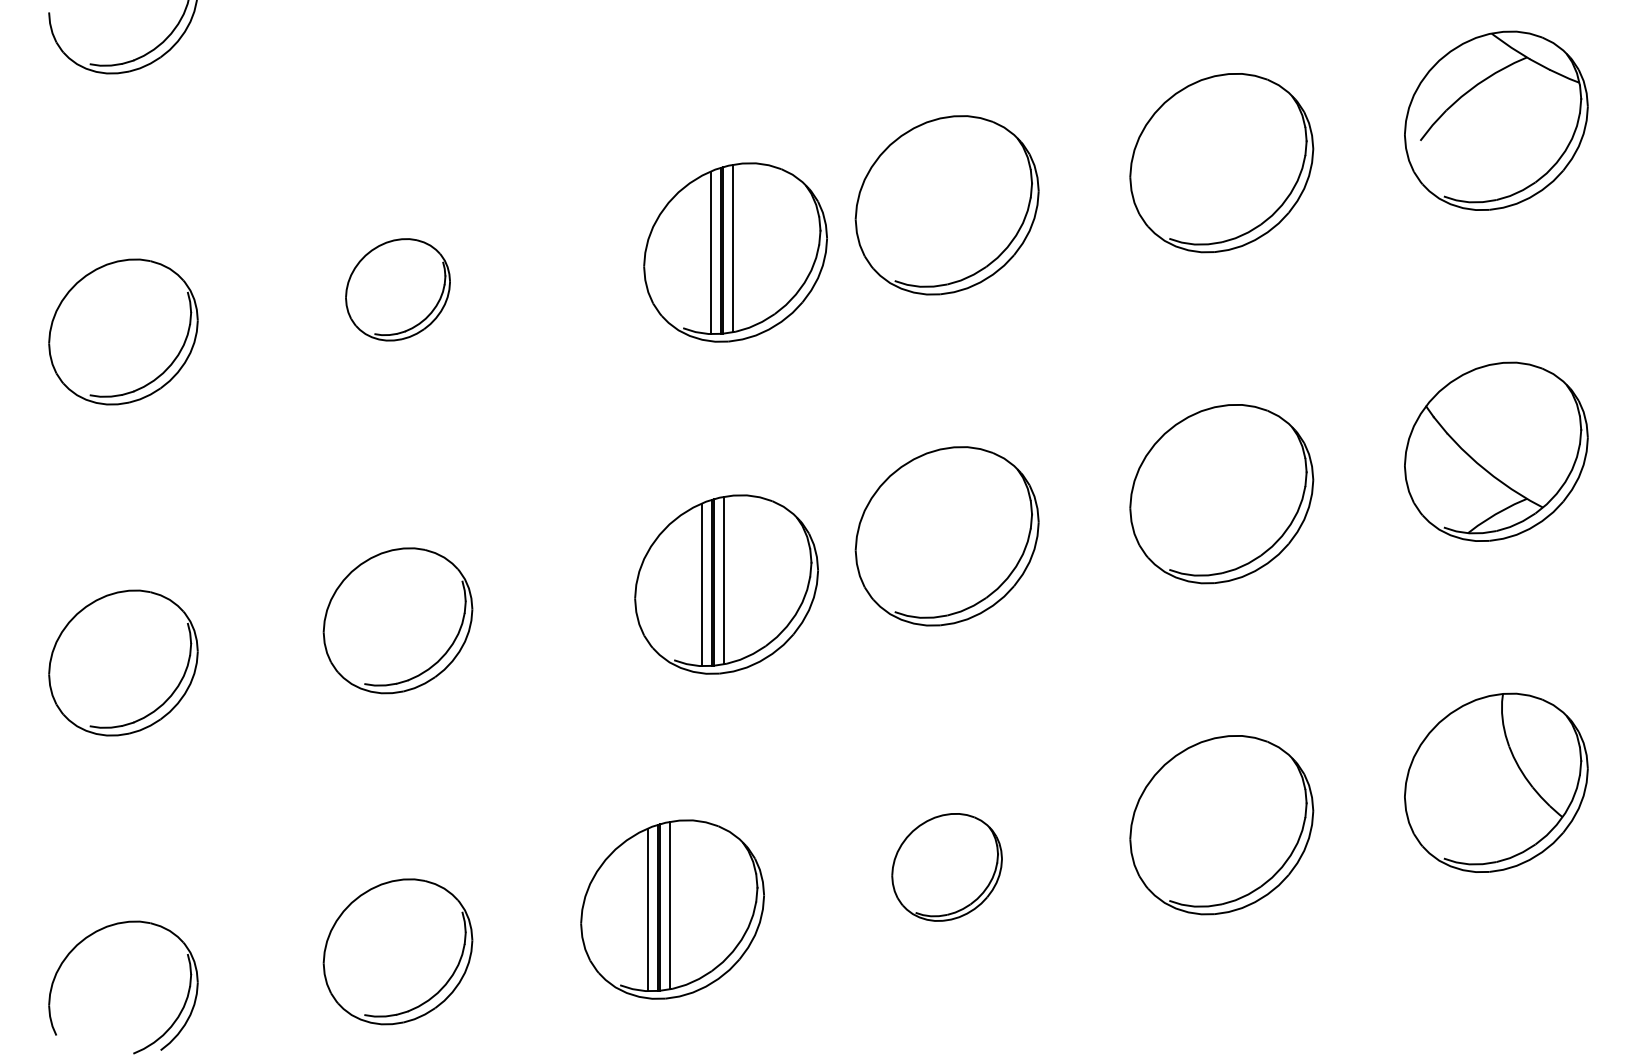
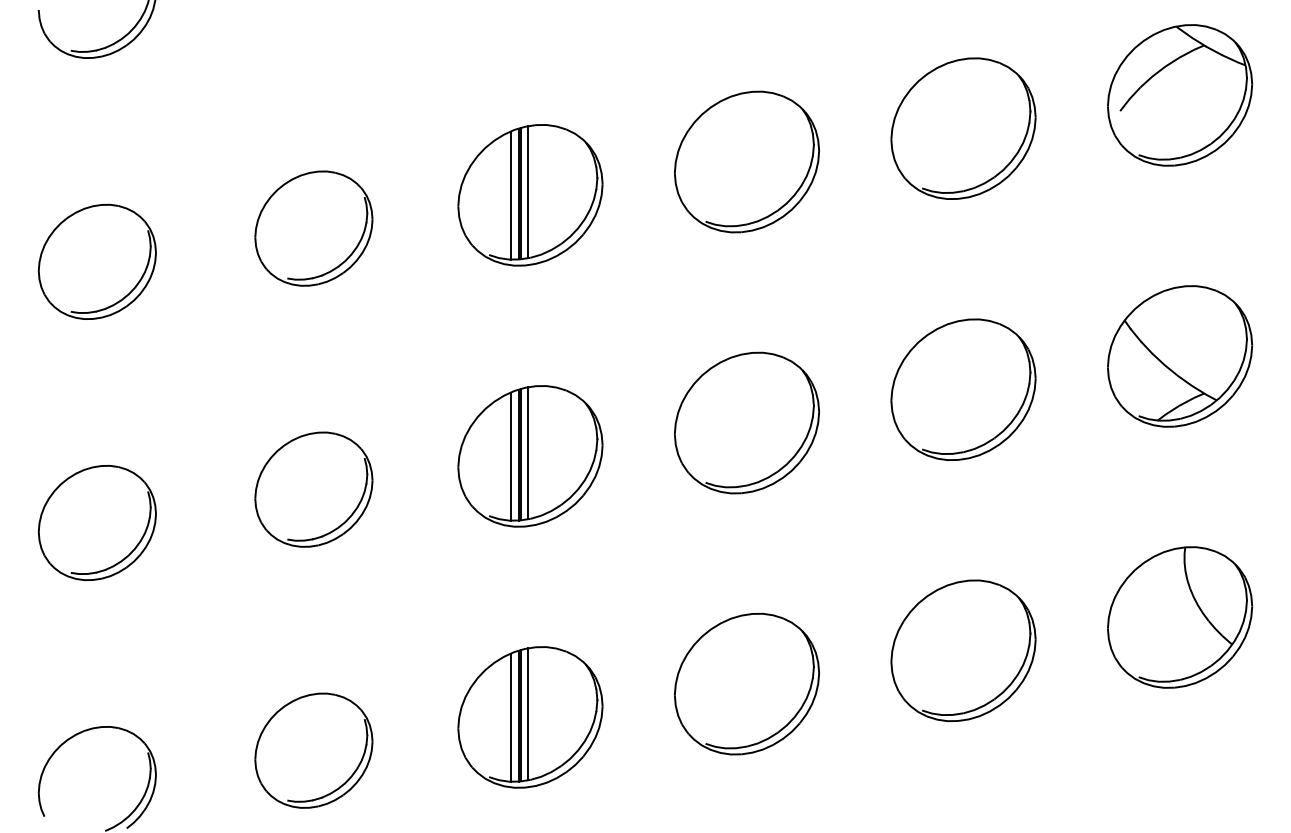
part: (735, 252) -> (530, 195), moved
part: (397, 289) -> (313, 228), size x1.43
part: (726, 584) -> (530, 456), moved
part: (946, 867) -> (746, 684), size x1.67

